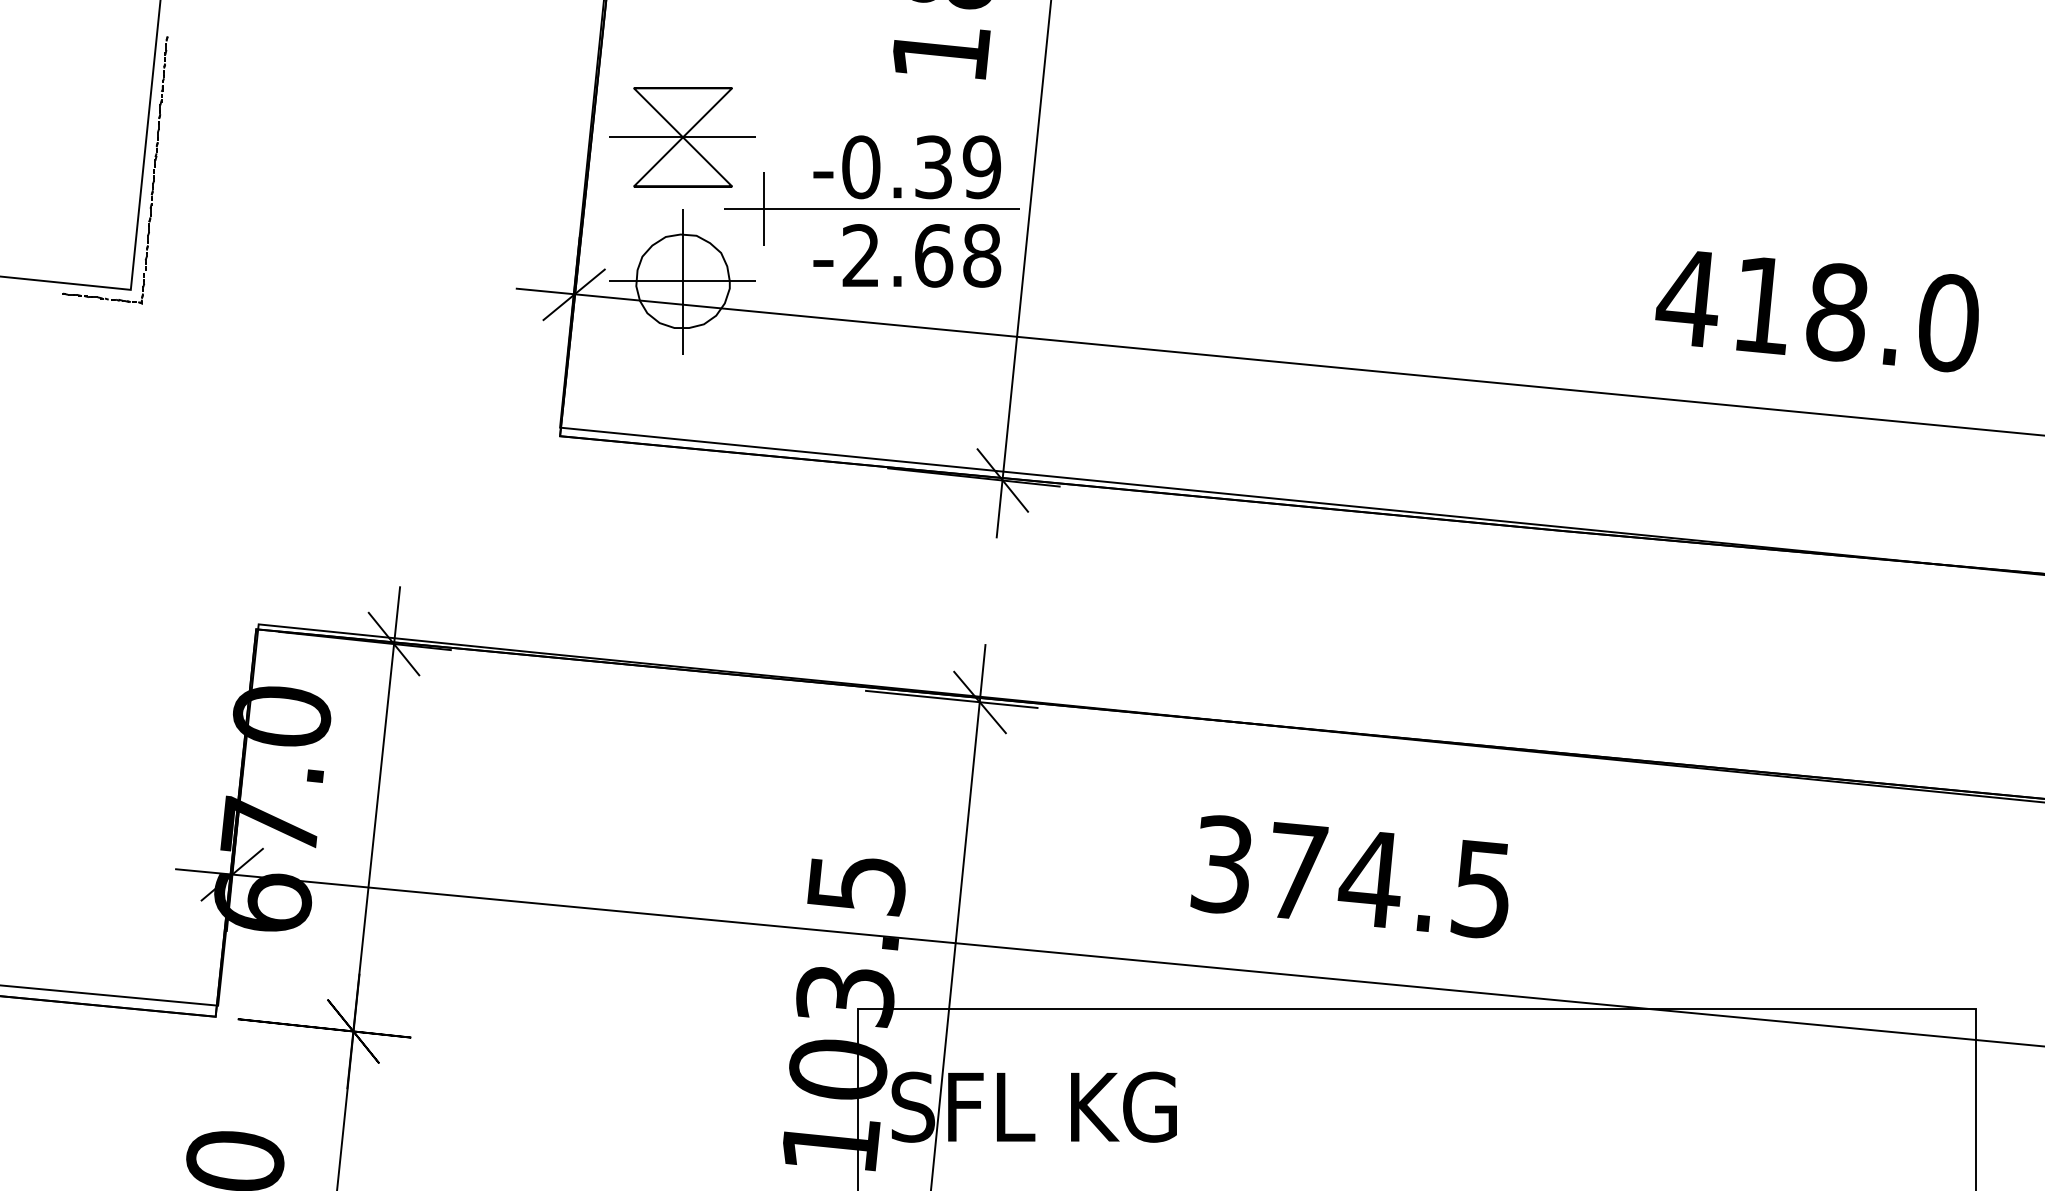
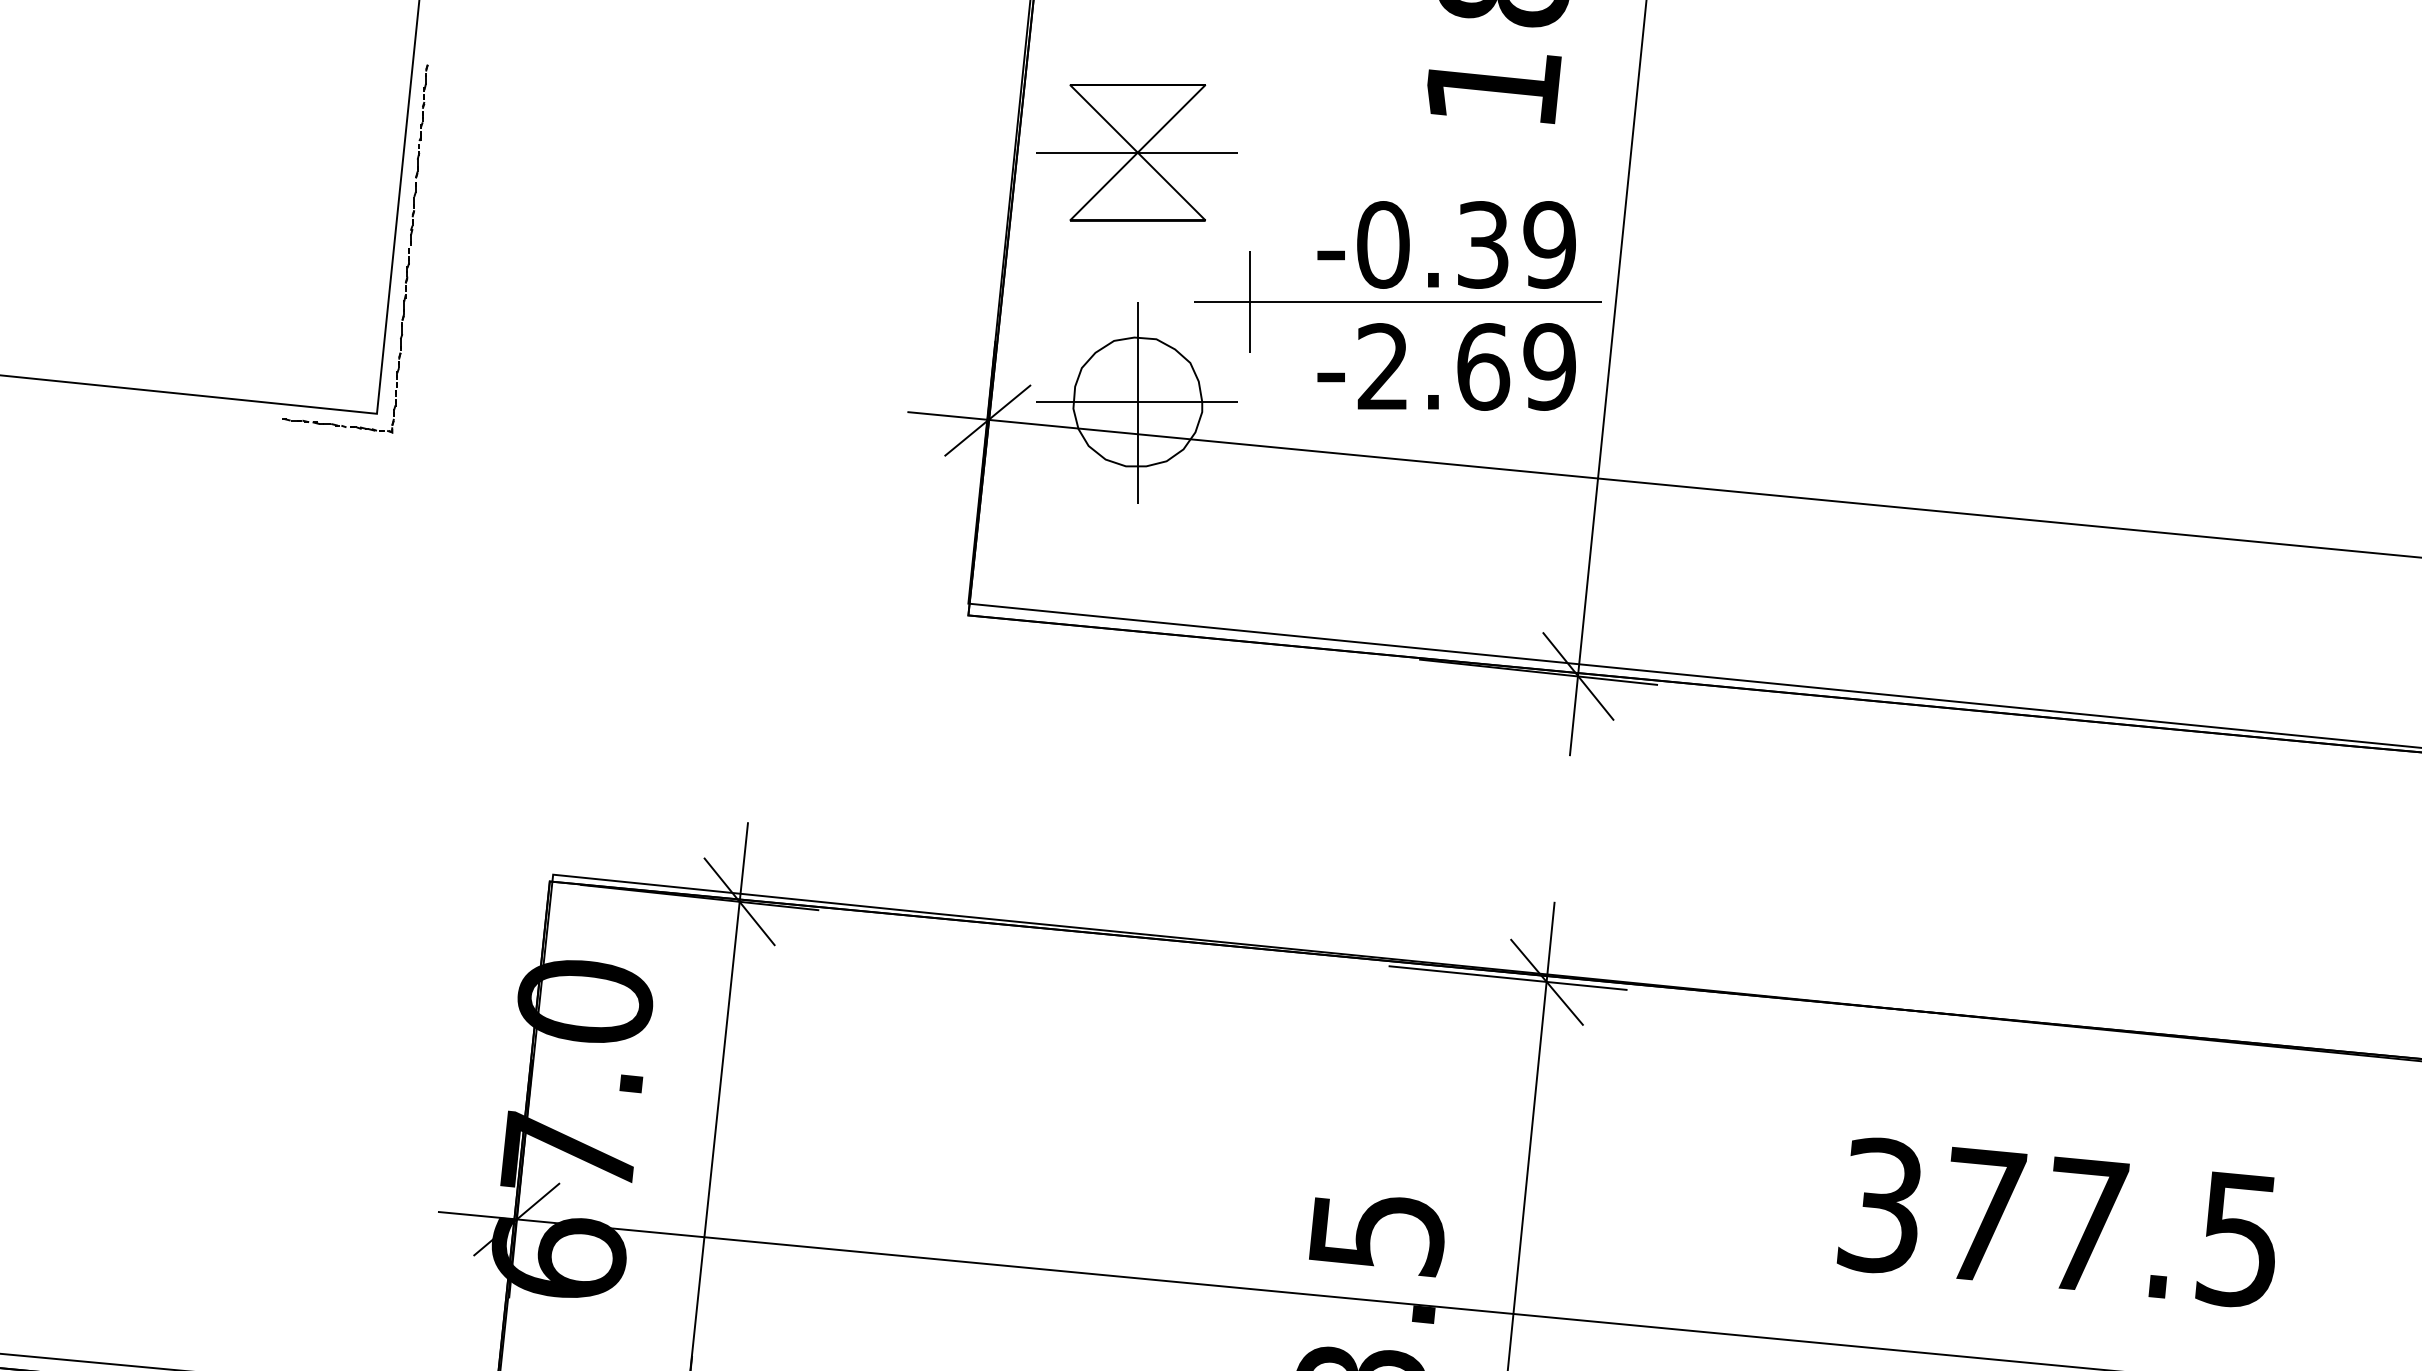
part: (682, 137) -> (1137, 152), moved
text: (981, 255) -> (1549, 366), -2.68 -> -2.69
text: (1369, 878) -> (2083, 1224), 374.5 -> 377.5

